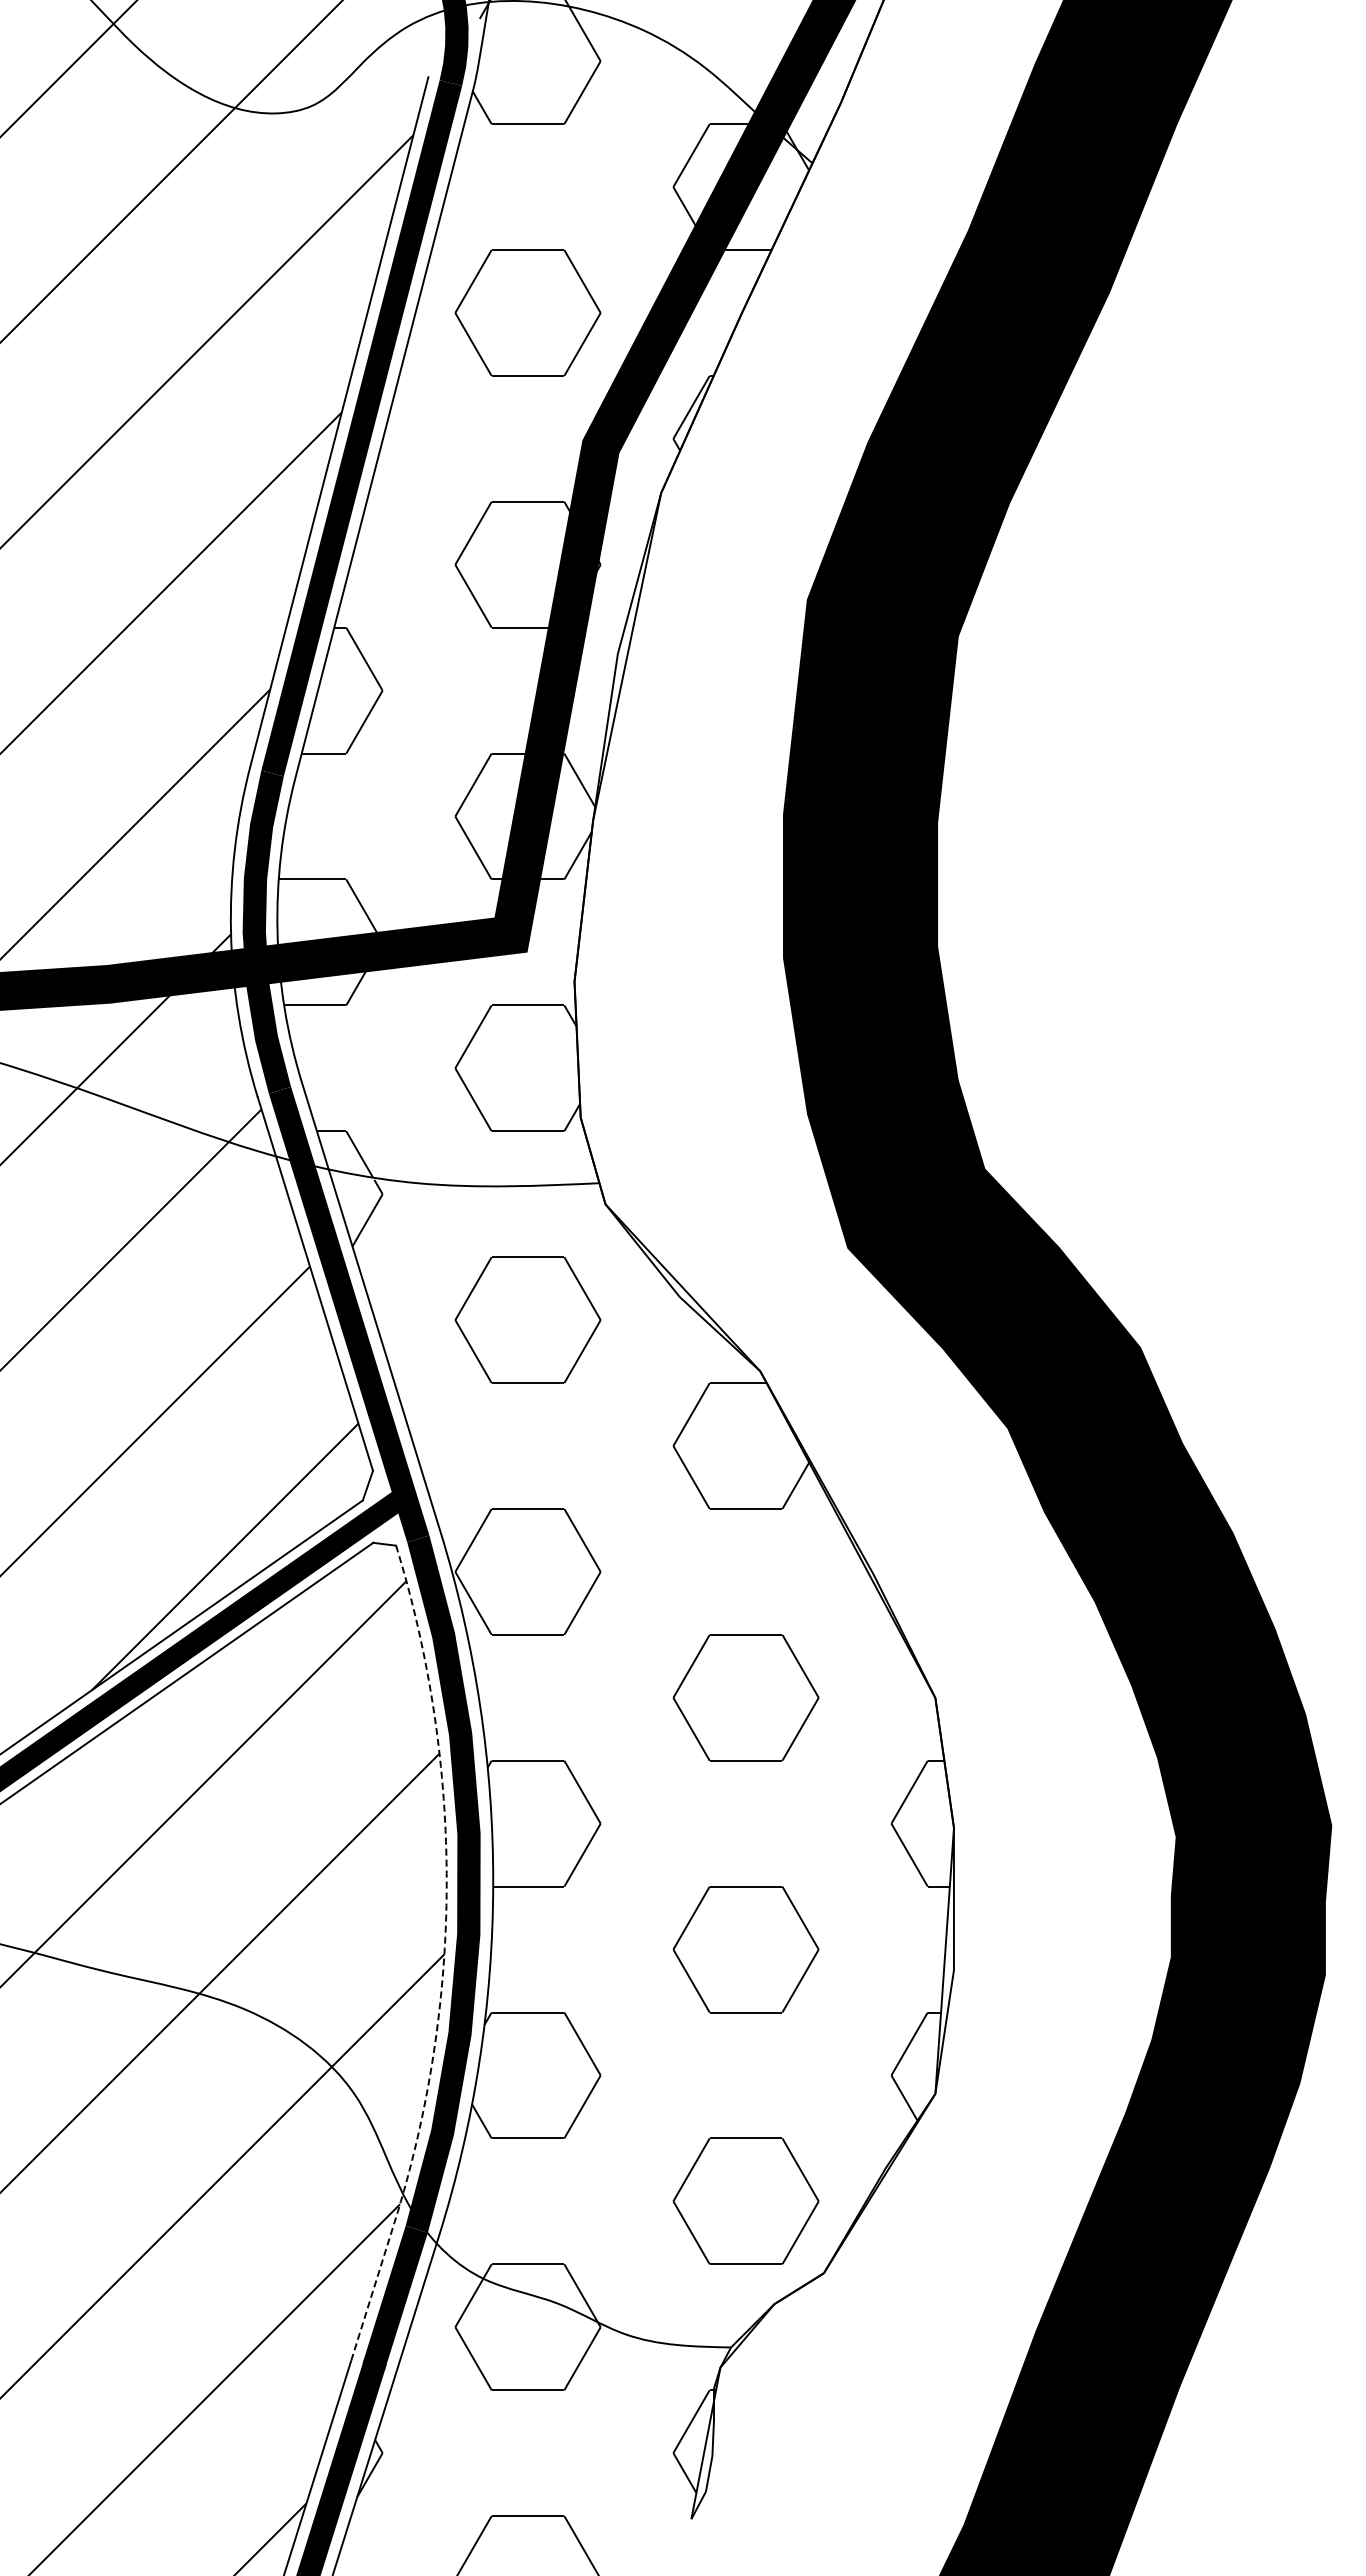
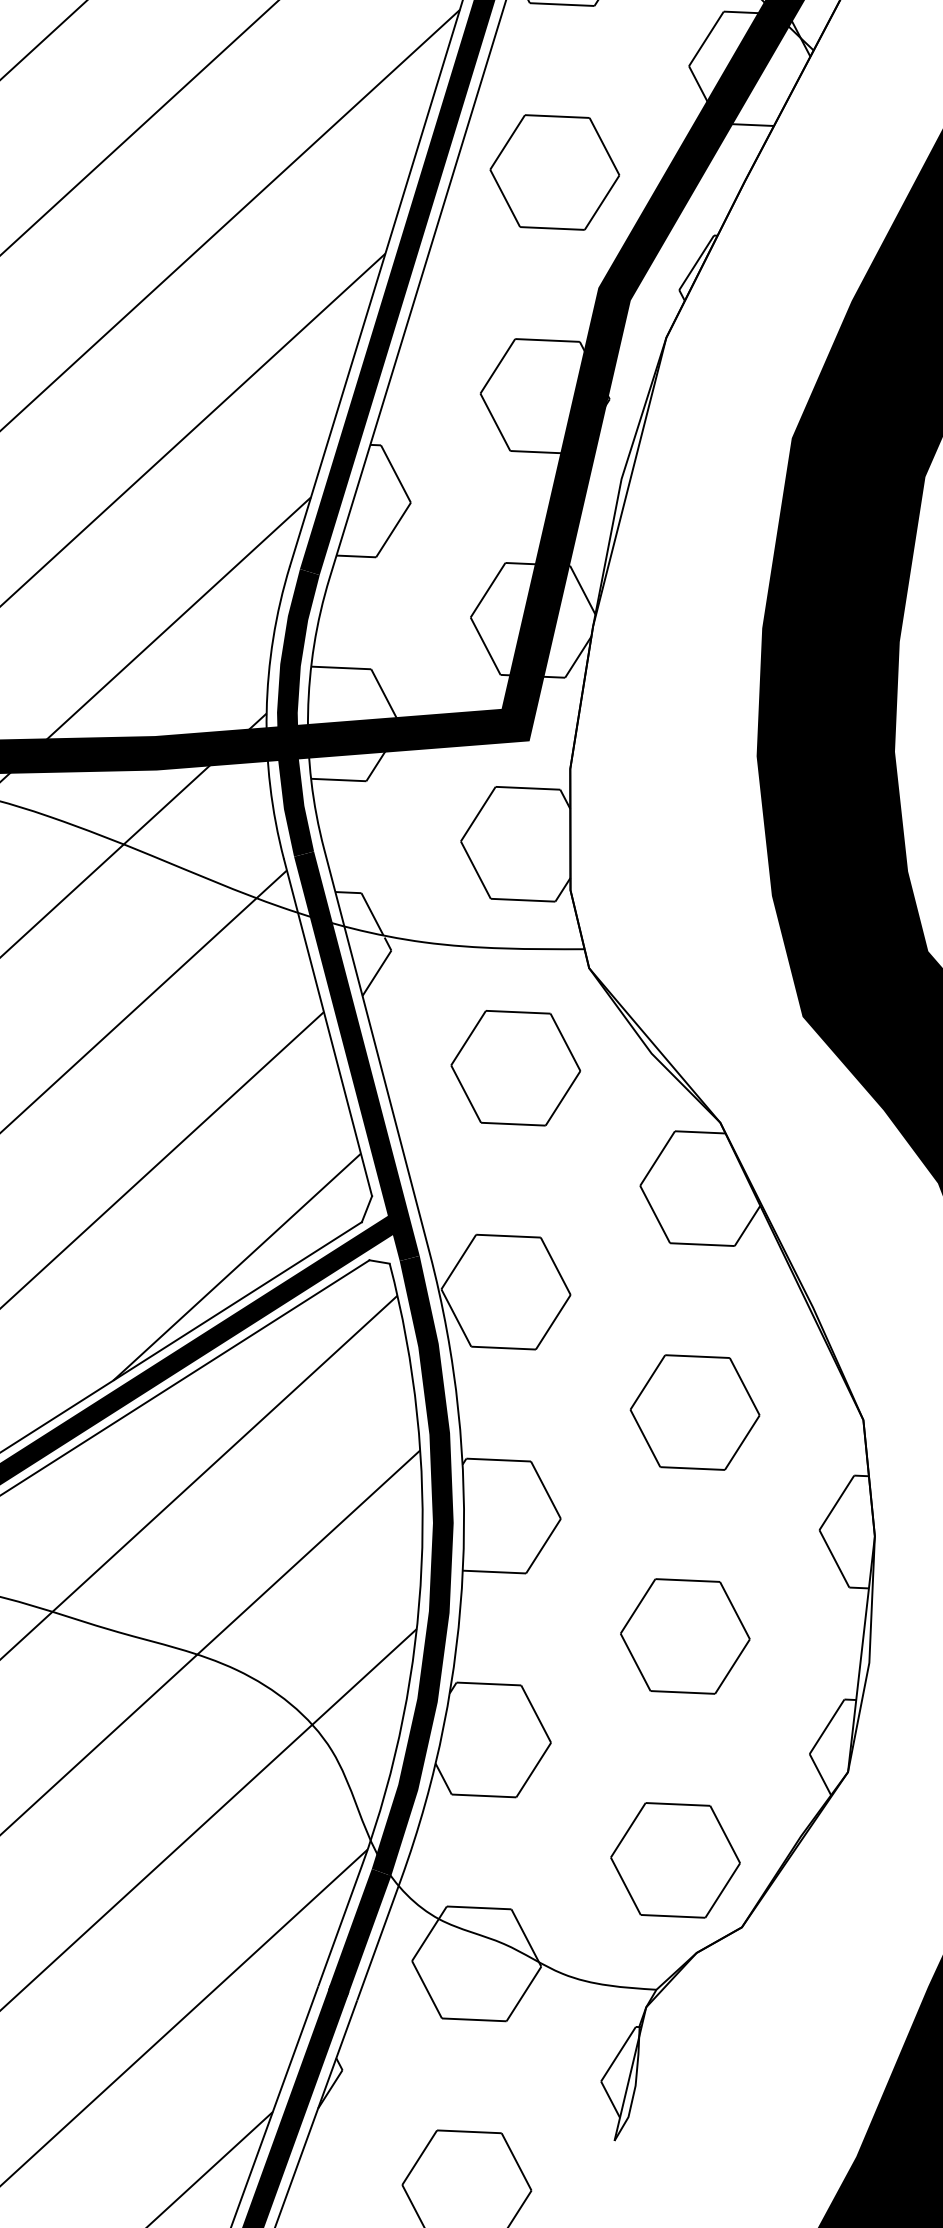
line: (444, 1952) -> (416, 1627), dashed -> solid

